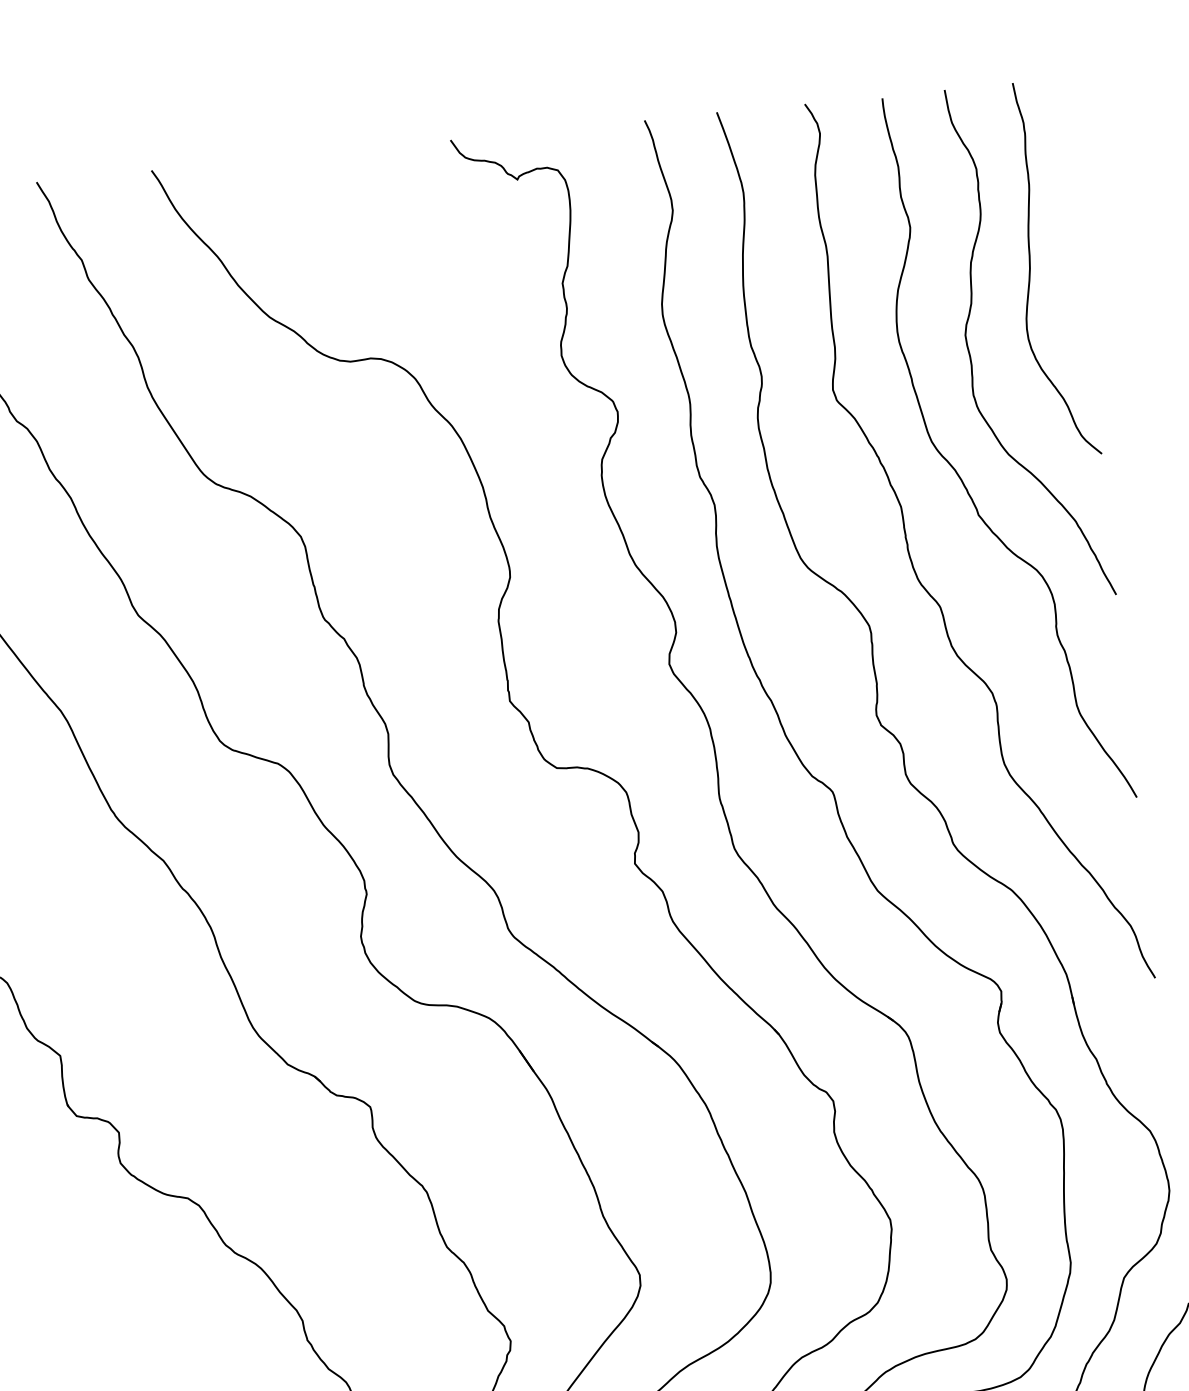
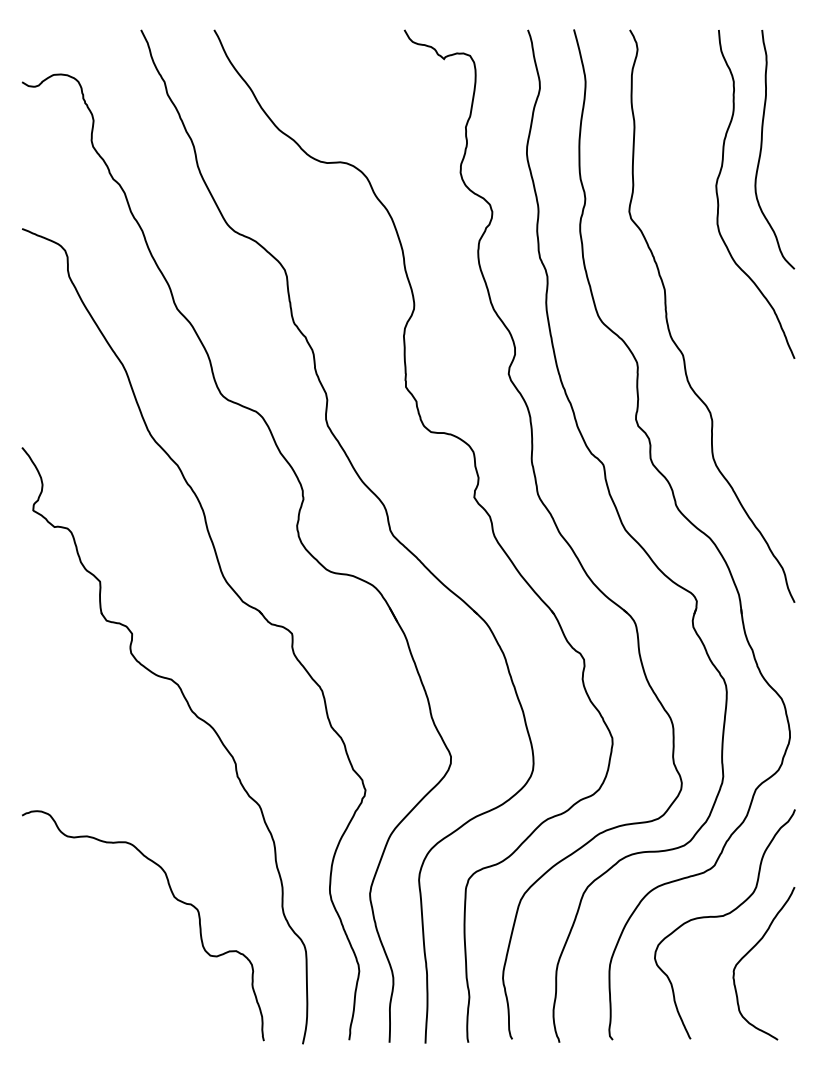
curve: (961, 476) -> (704, 274), removed

